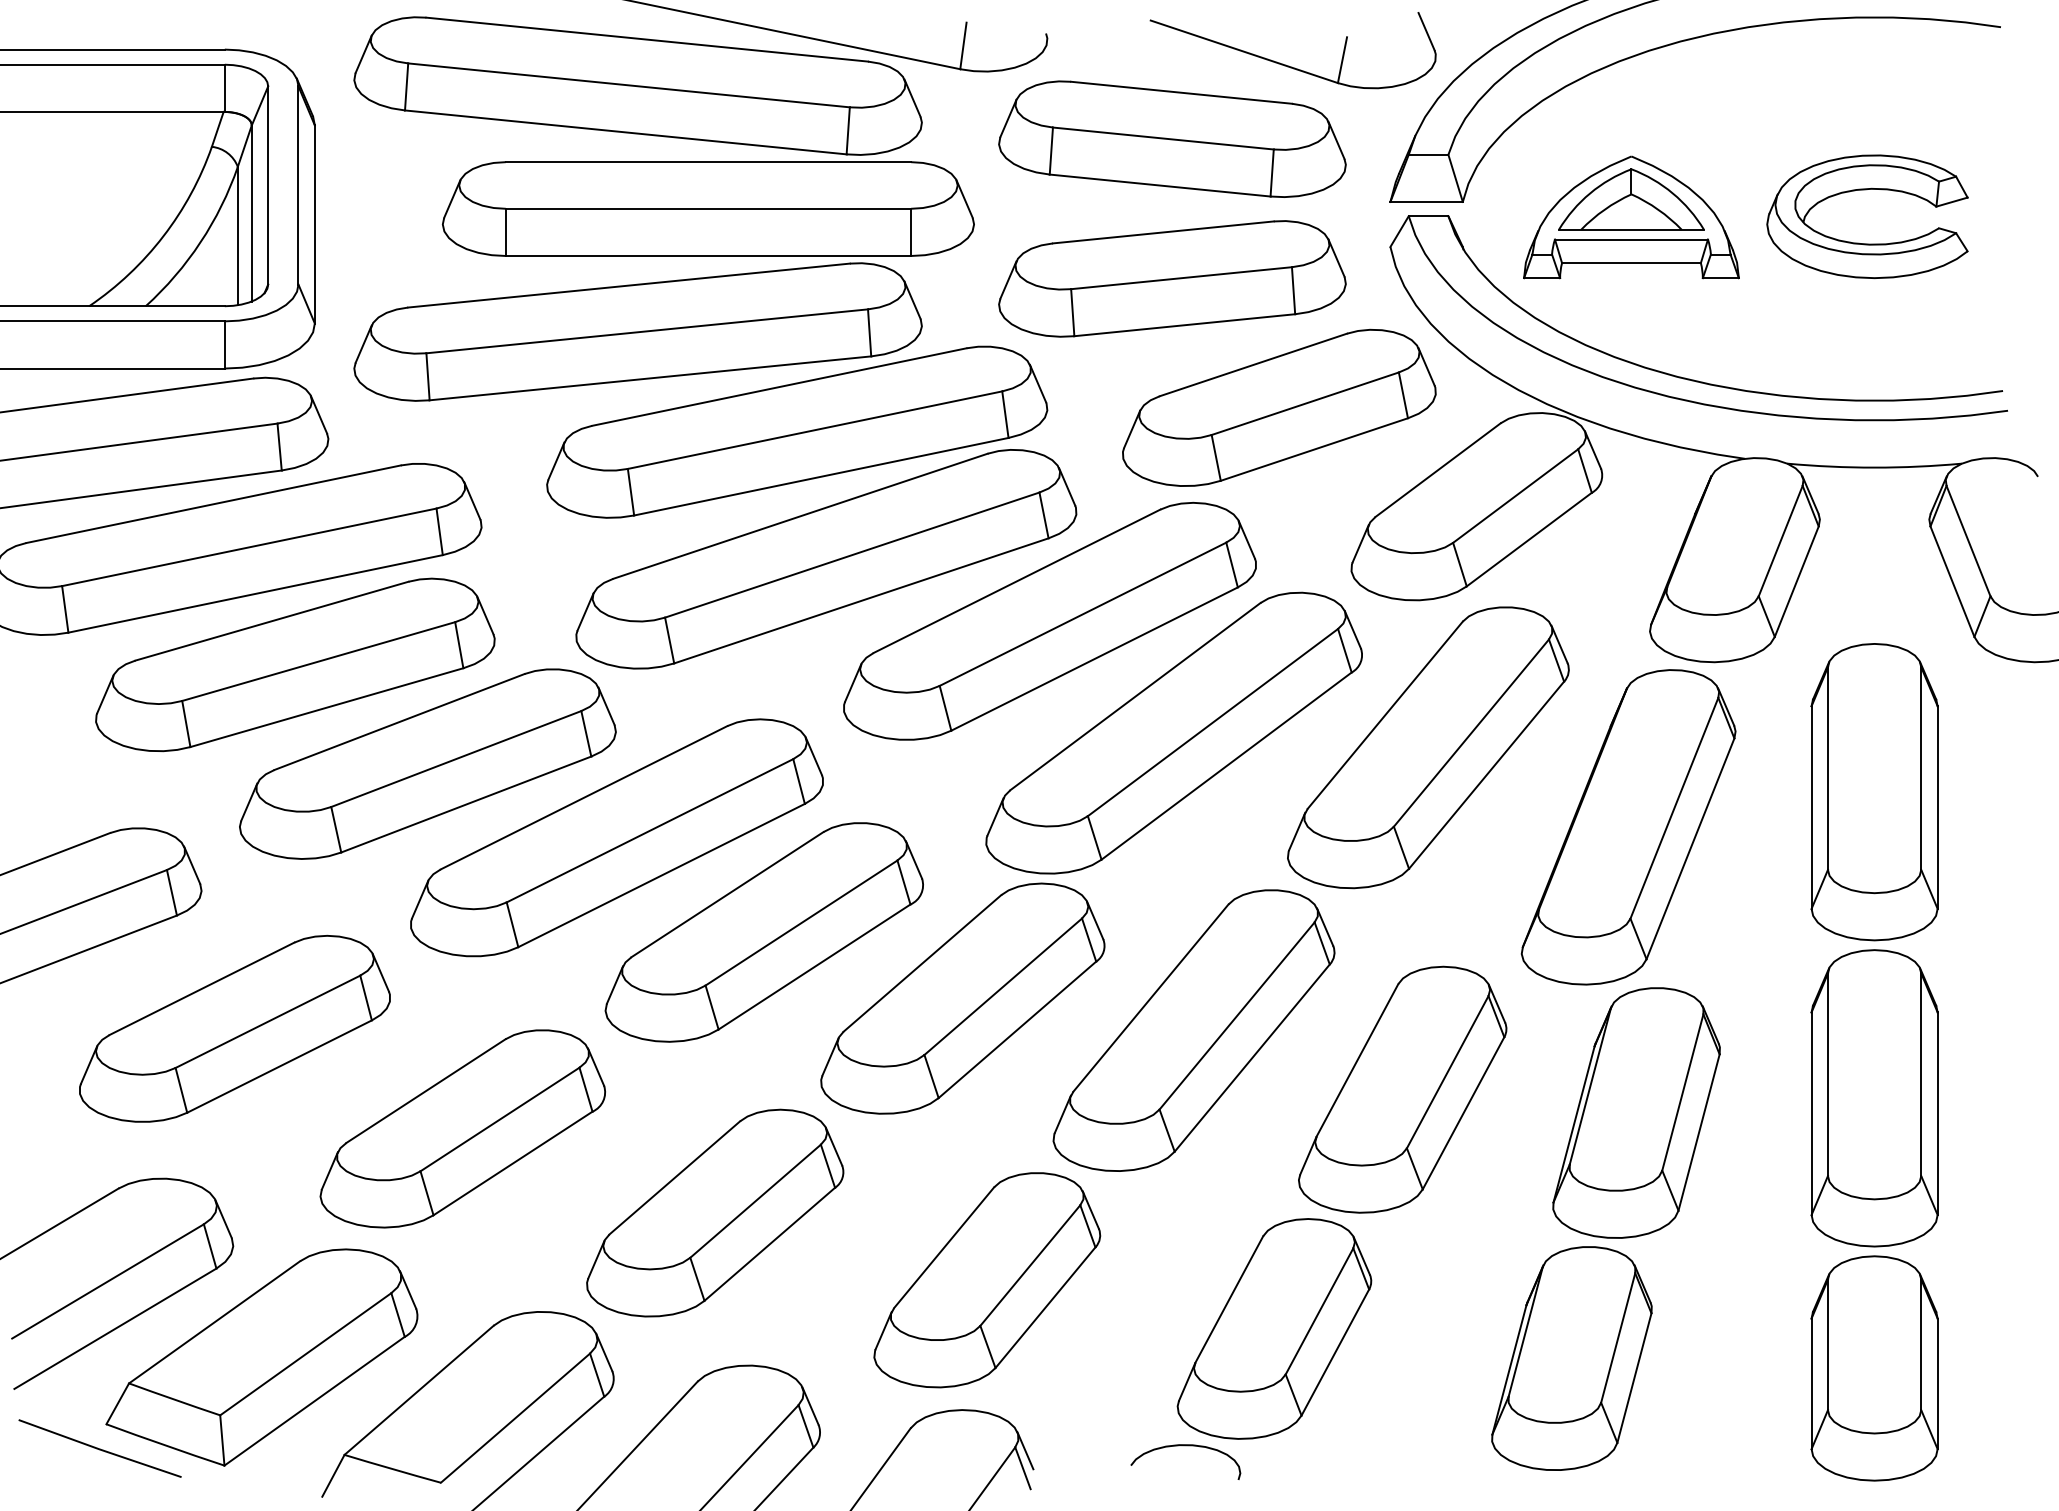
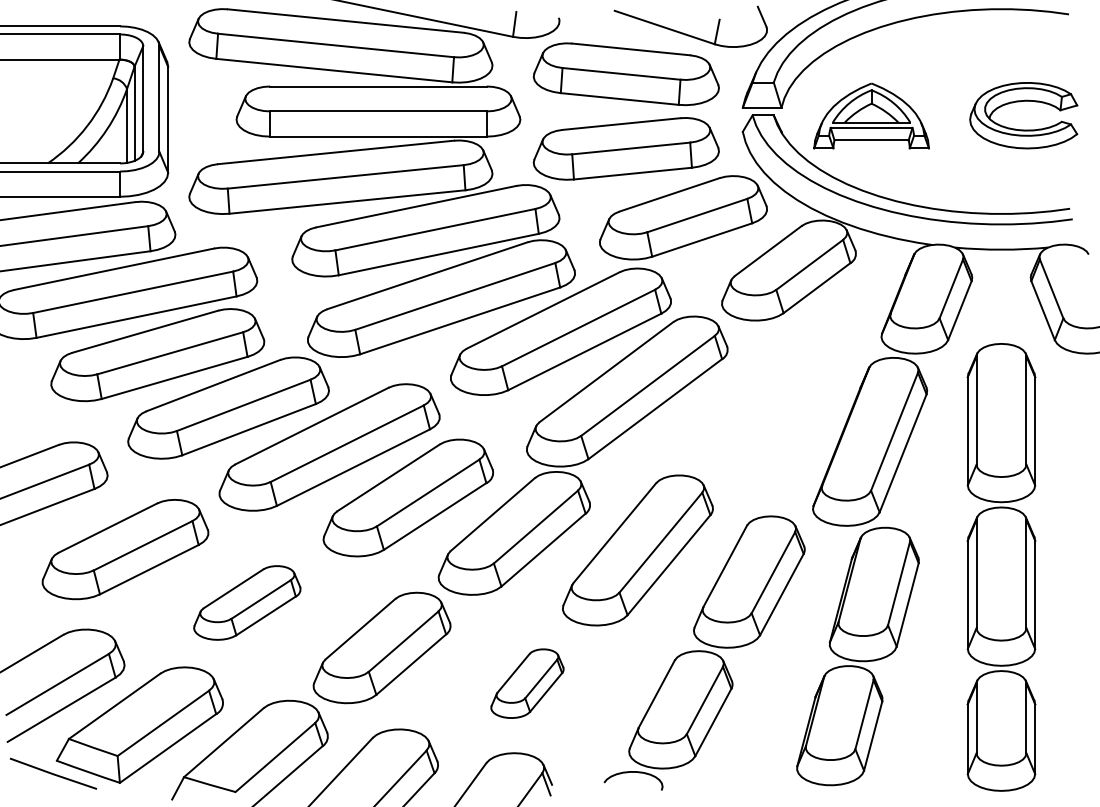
part: (1861, 192) -> (1020, 102), moved
part: (1427, 748) -> (762, 399), removed
part: (463, 1127) -> (247, 602), size x0.7
part: (987, 1279) -> (527, 683), size x0.6

